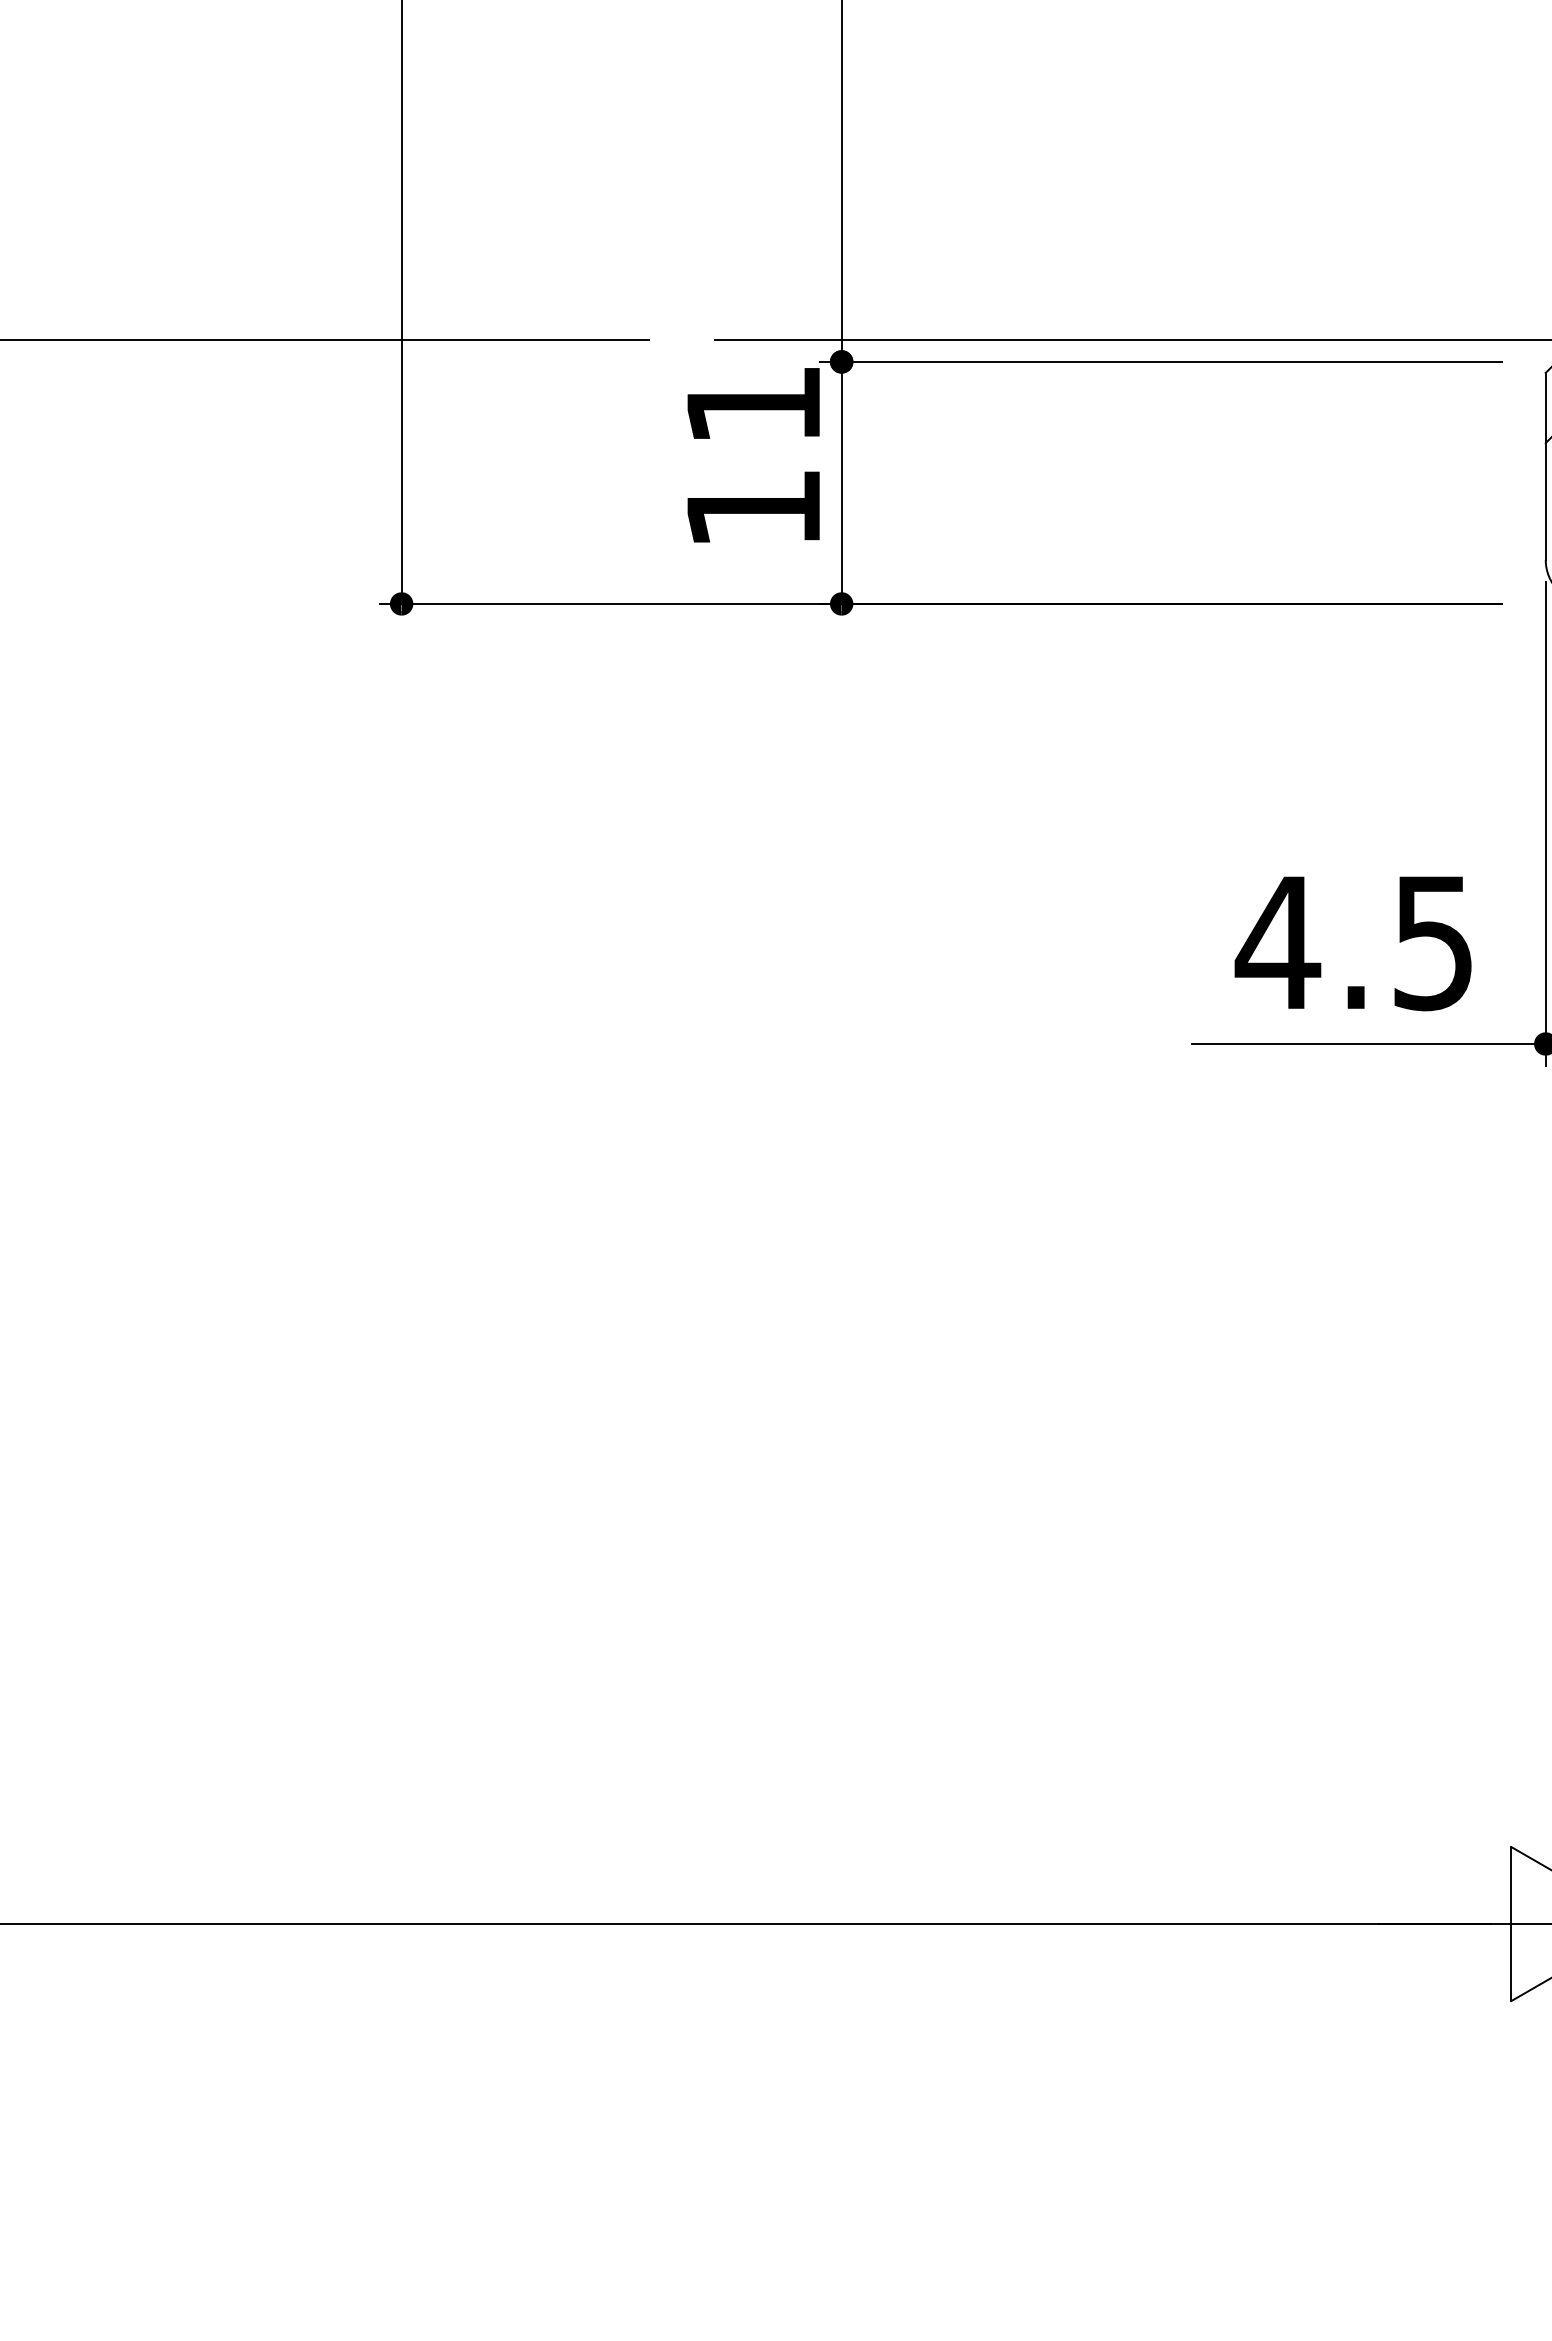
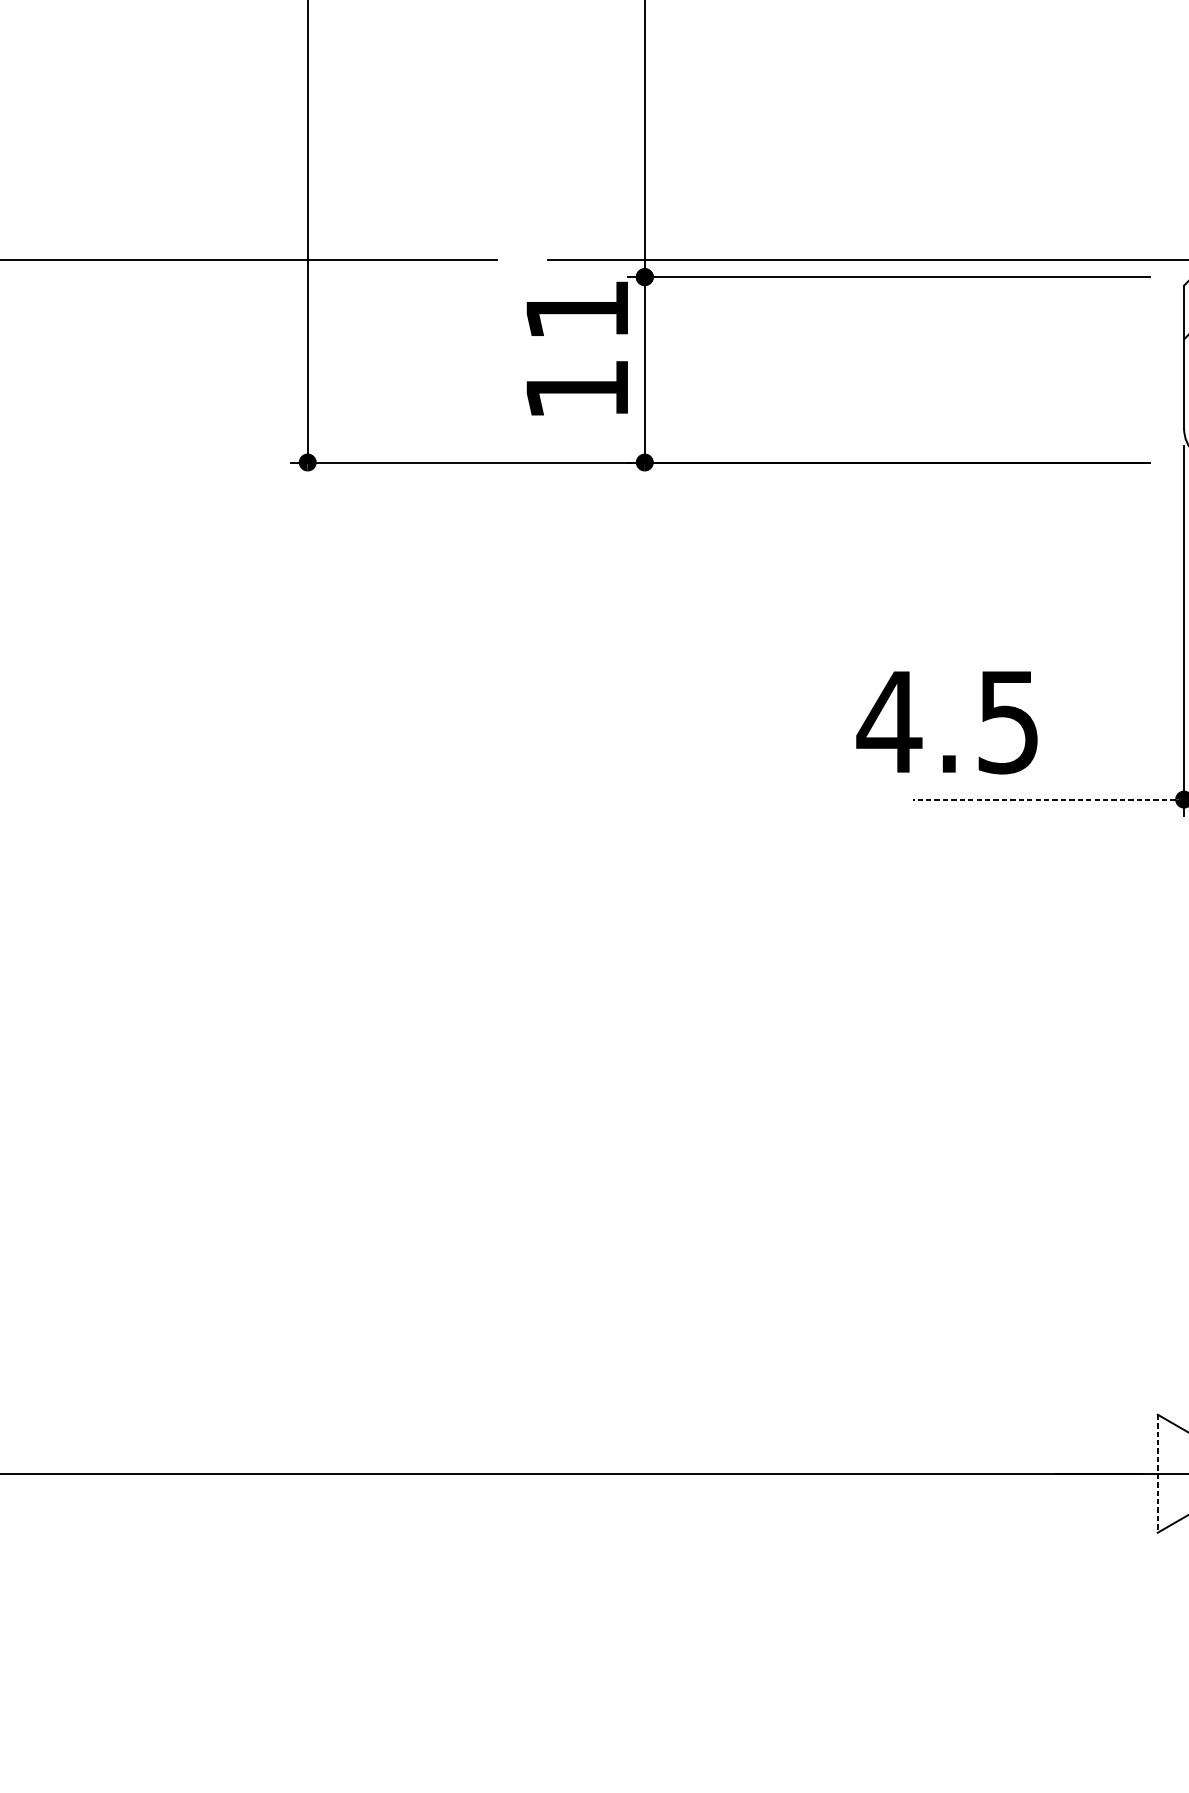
text: (1352, 943) -> (946, 722), moved
line: (1368, 1043) -> (1048, 799), solid -> dashed
line: (1511, 1924) -> (1157, 1474), solid -> dashed

